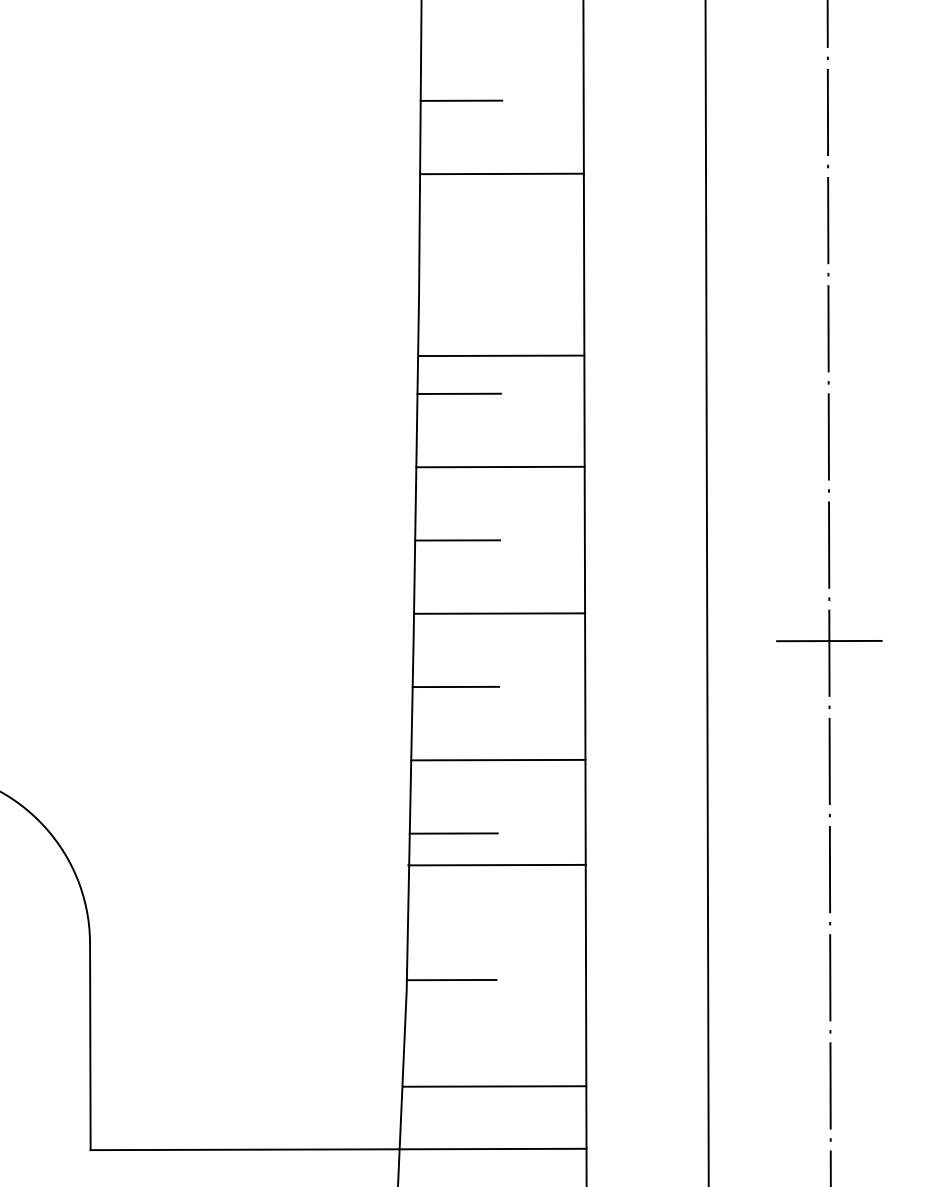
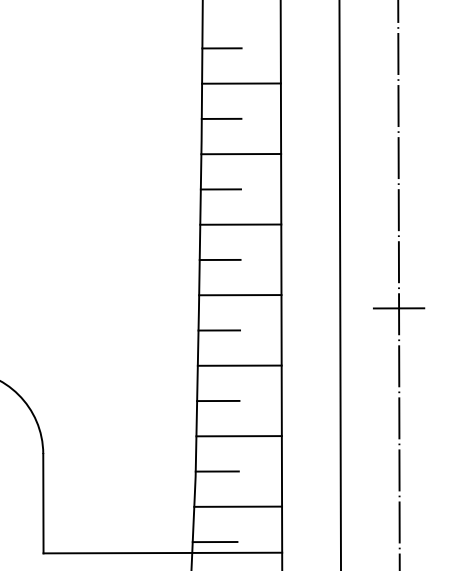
line: (460, 246) -> (221, 118), added
line: (501, 356) -> (241, 154), moved
line: (495, 865) -> (238, 436), moved
line: (495, 1085) -> (238, 506), moved
line: (445, 1127) -> (214, 542), added

